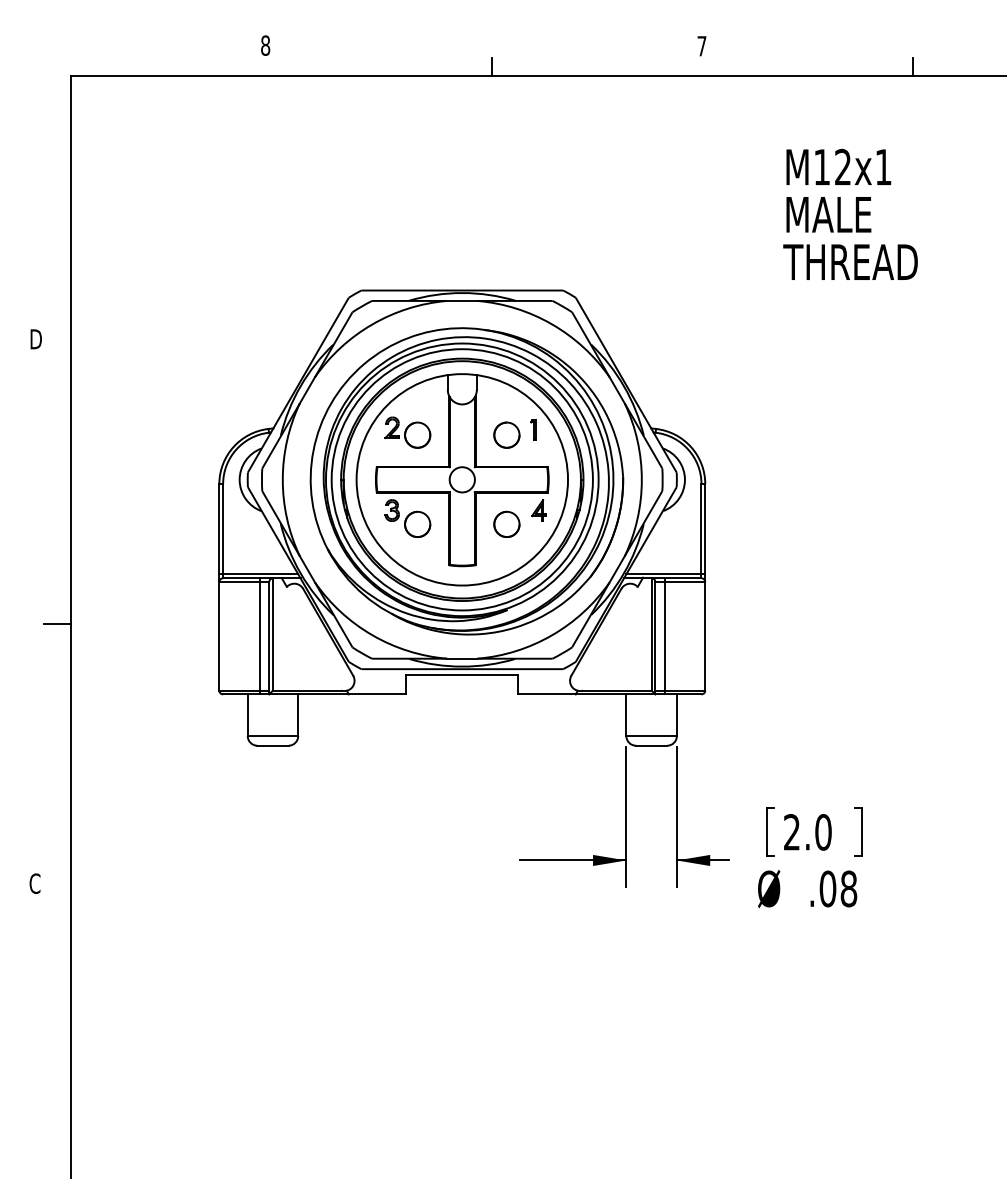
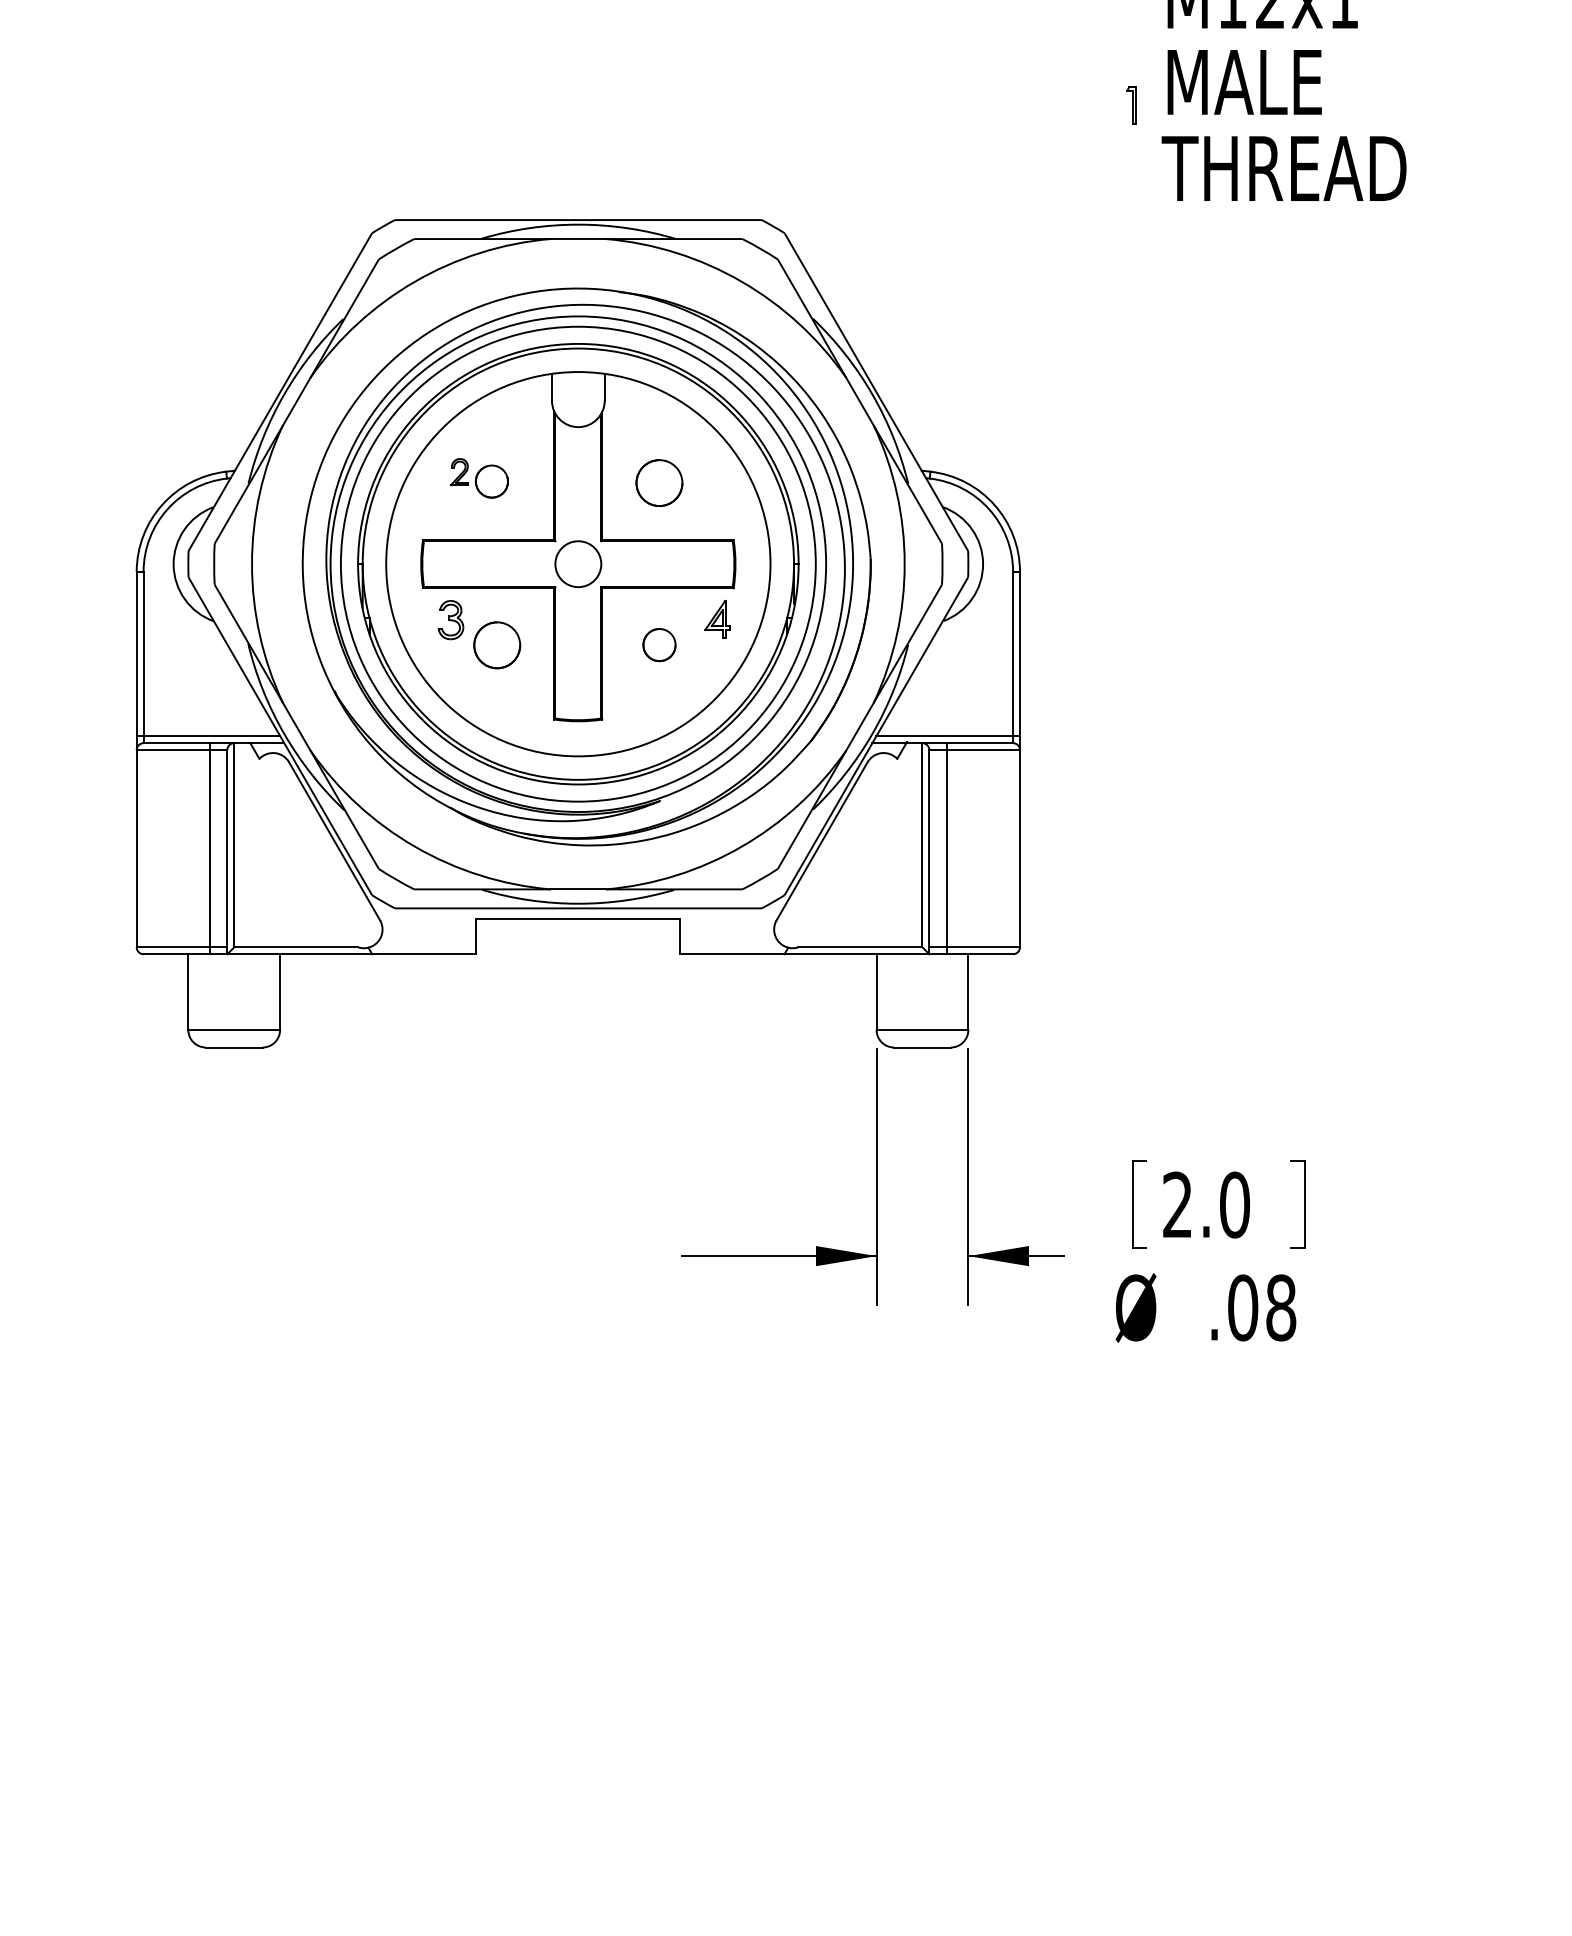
part: (533, 429) -> (1131, 103), moved
part: (407, 432) -> (478, 478), size x0.7
circle: (506, 523) -> (658, 643), size x0.7

